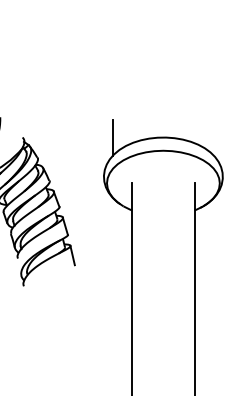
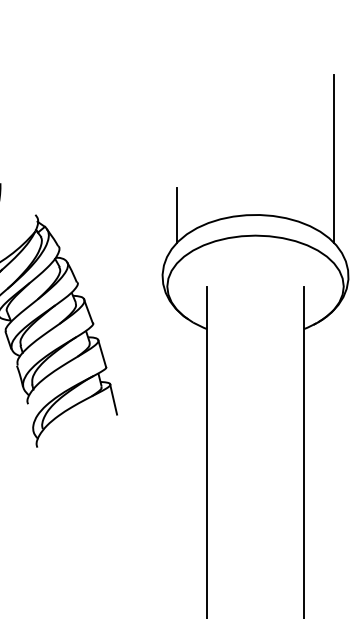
line: (213, 101) -> (333, 158), added

